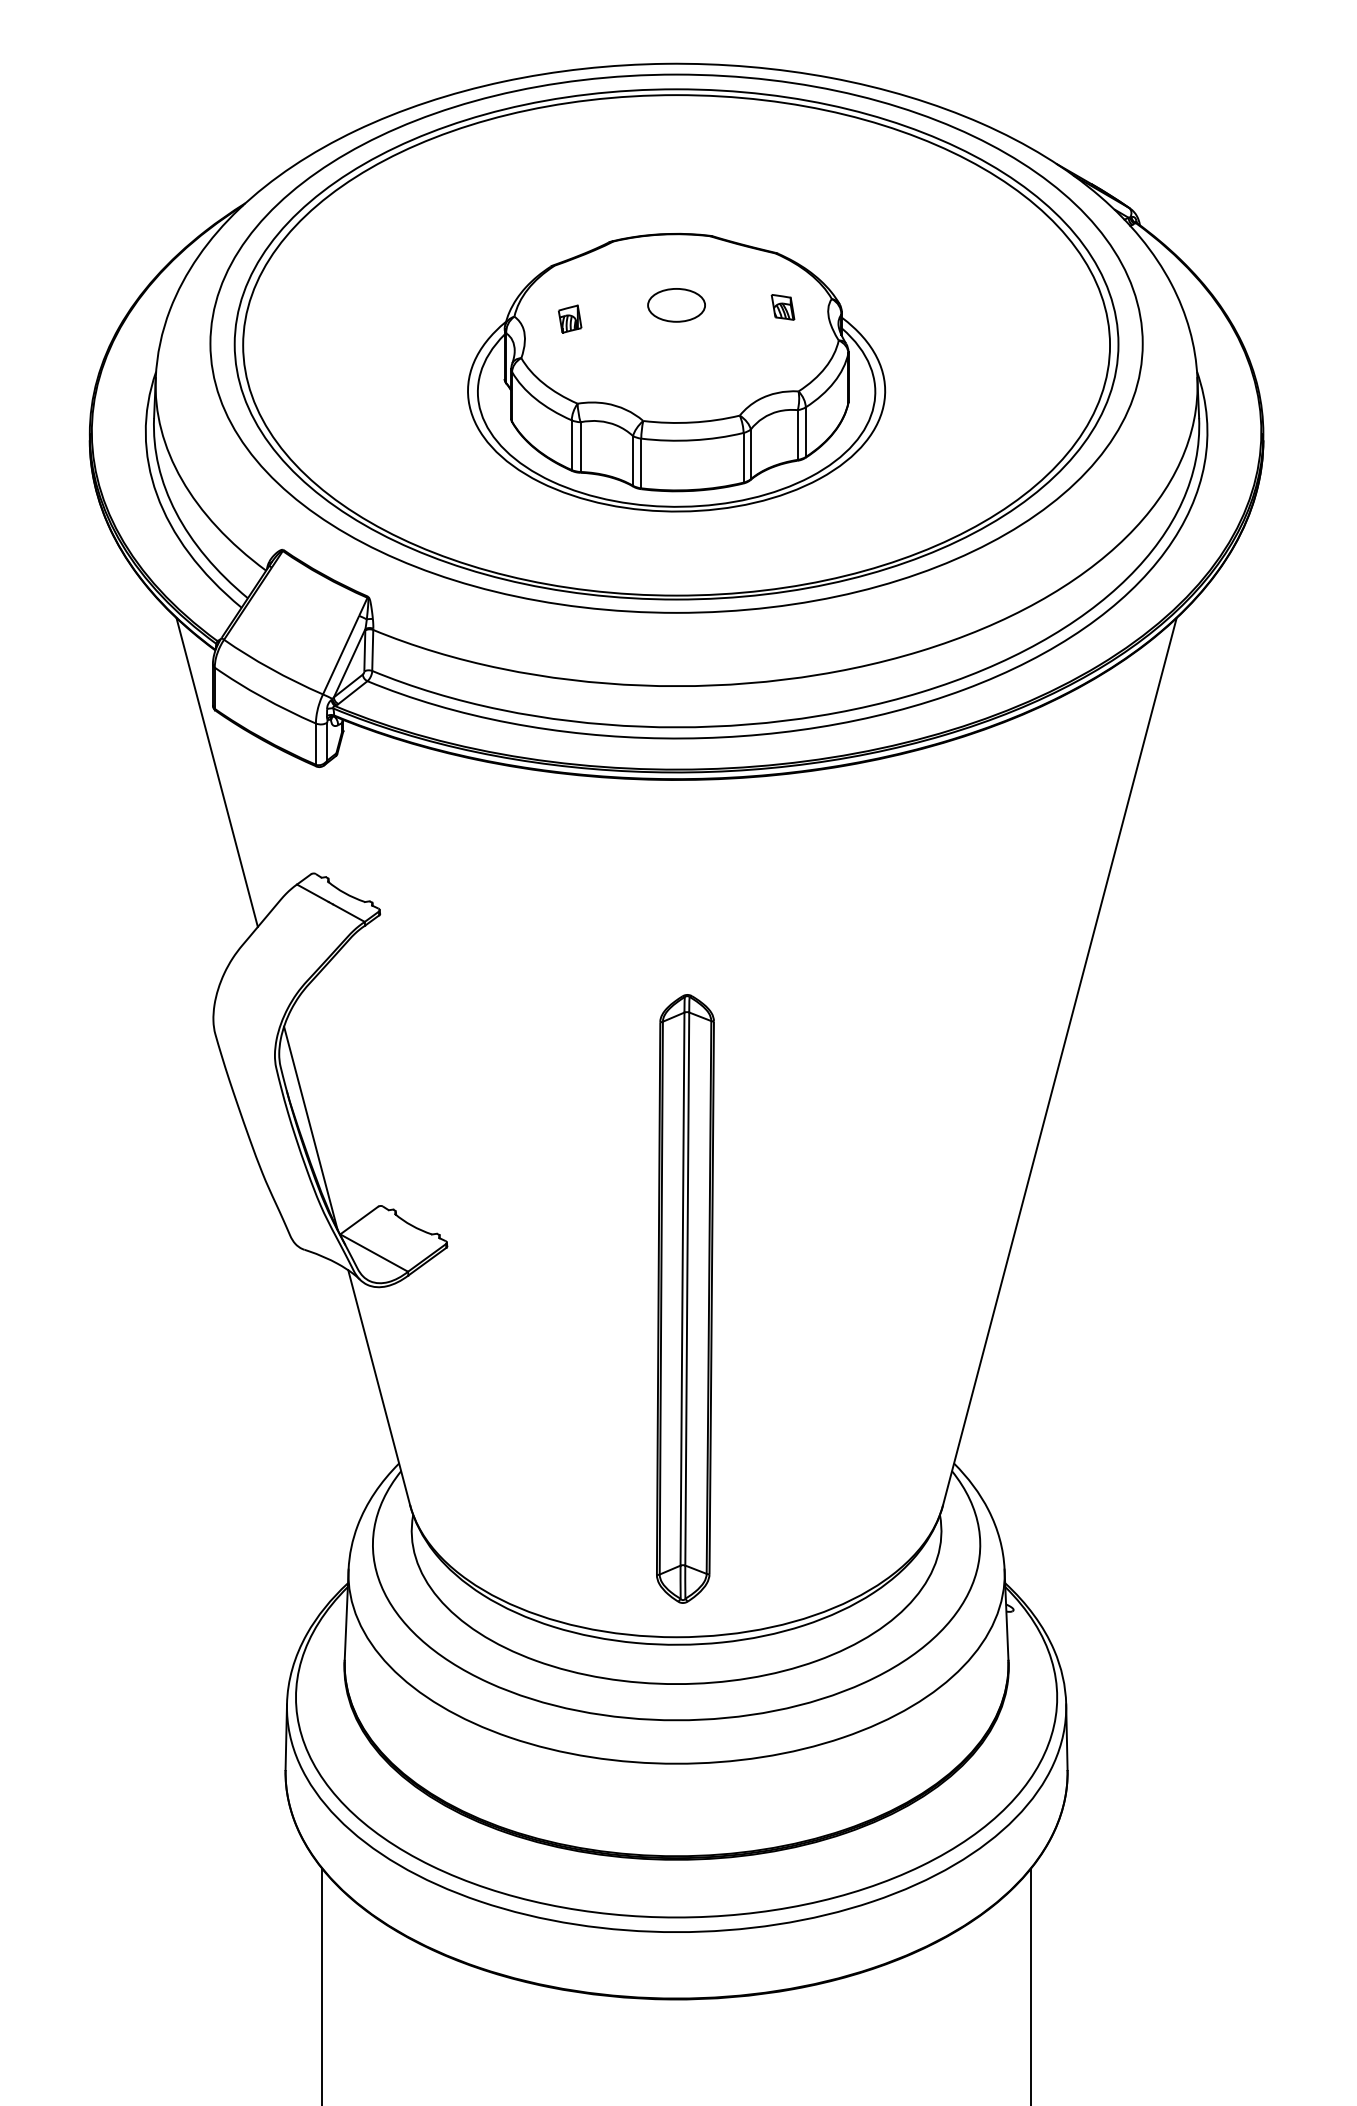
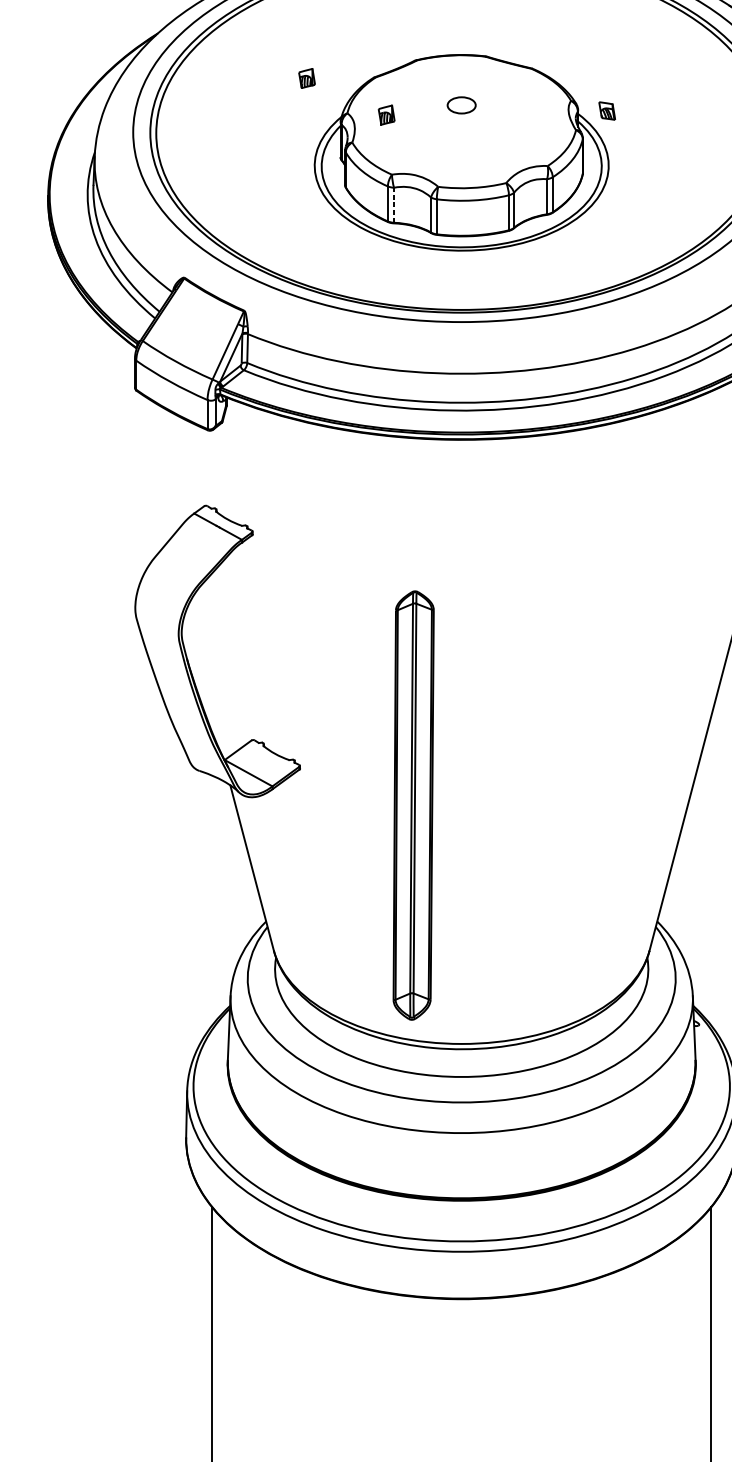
part: (457, 266) -> (307, 78), added
part: (676, 305) -> (461, 105), size x0.7
part: (782, 307) -> (606, 111), moved
line: (580, 447) -> (394, 205), solid -> dashed
line: (216, 772) -> (137, 434), removed
line: (310, 1127) -> (203, 684), removed
part: (685, 1298) -> (413, 805), moved

